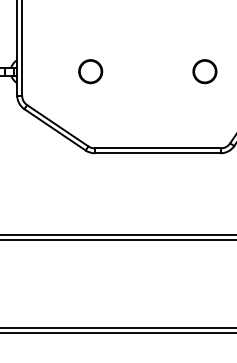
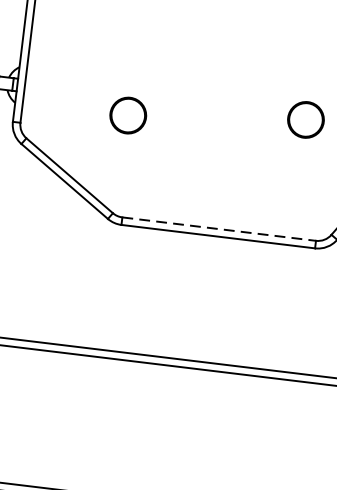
circle: (90, 71) -> (128, 115), moved
line: (157, 148) -> (218, 229), solid -> dashed

